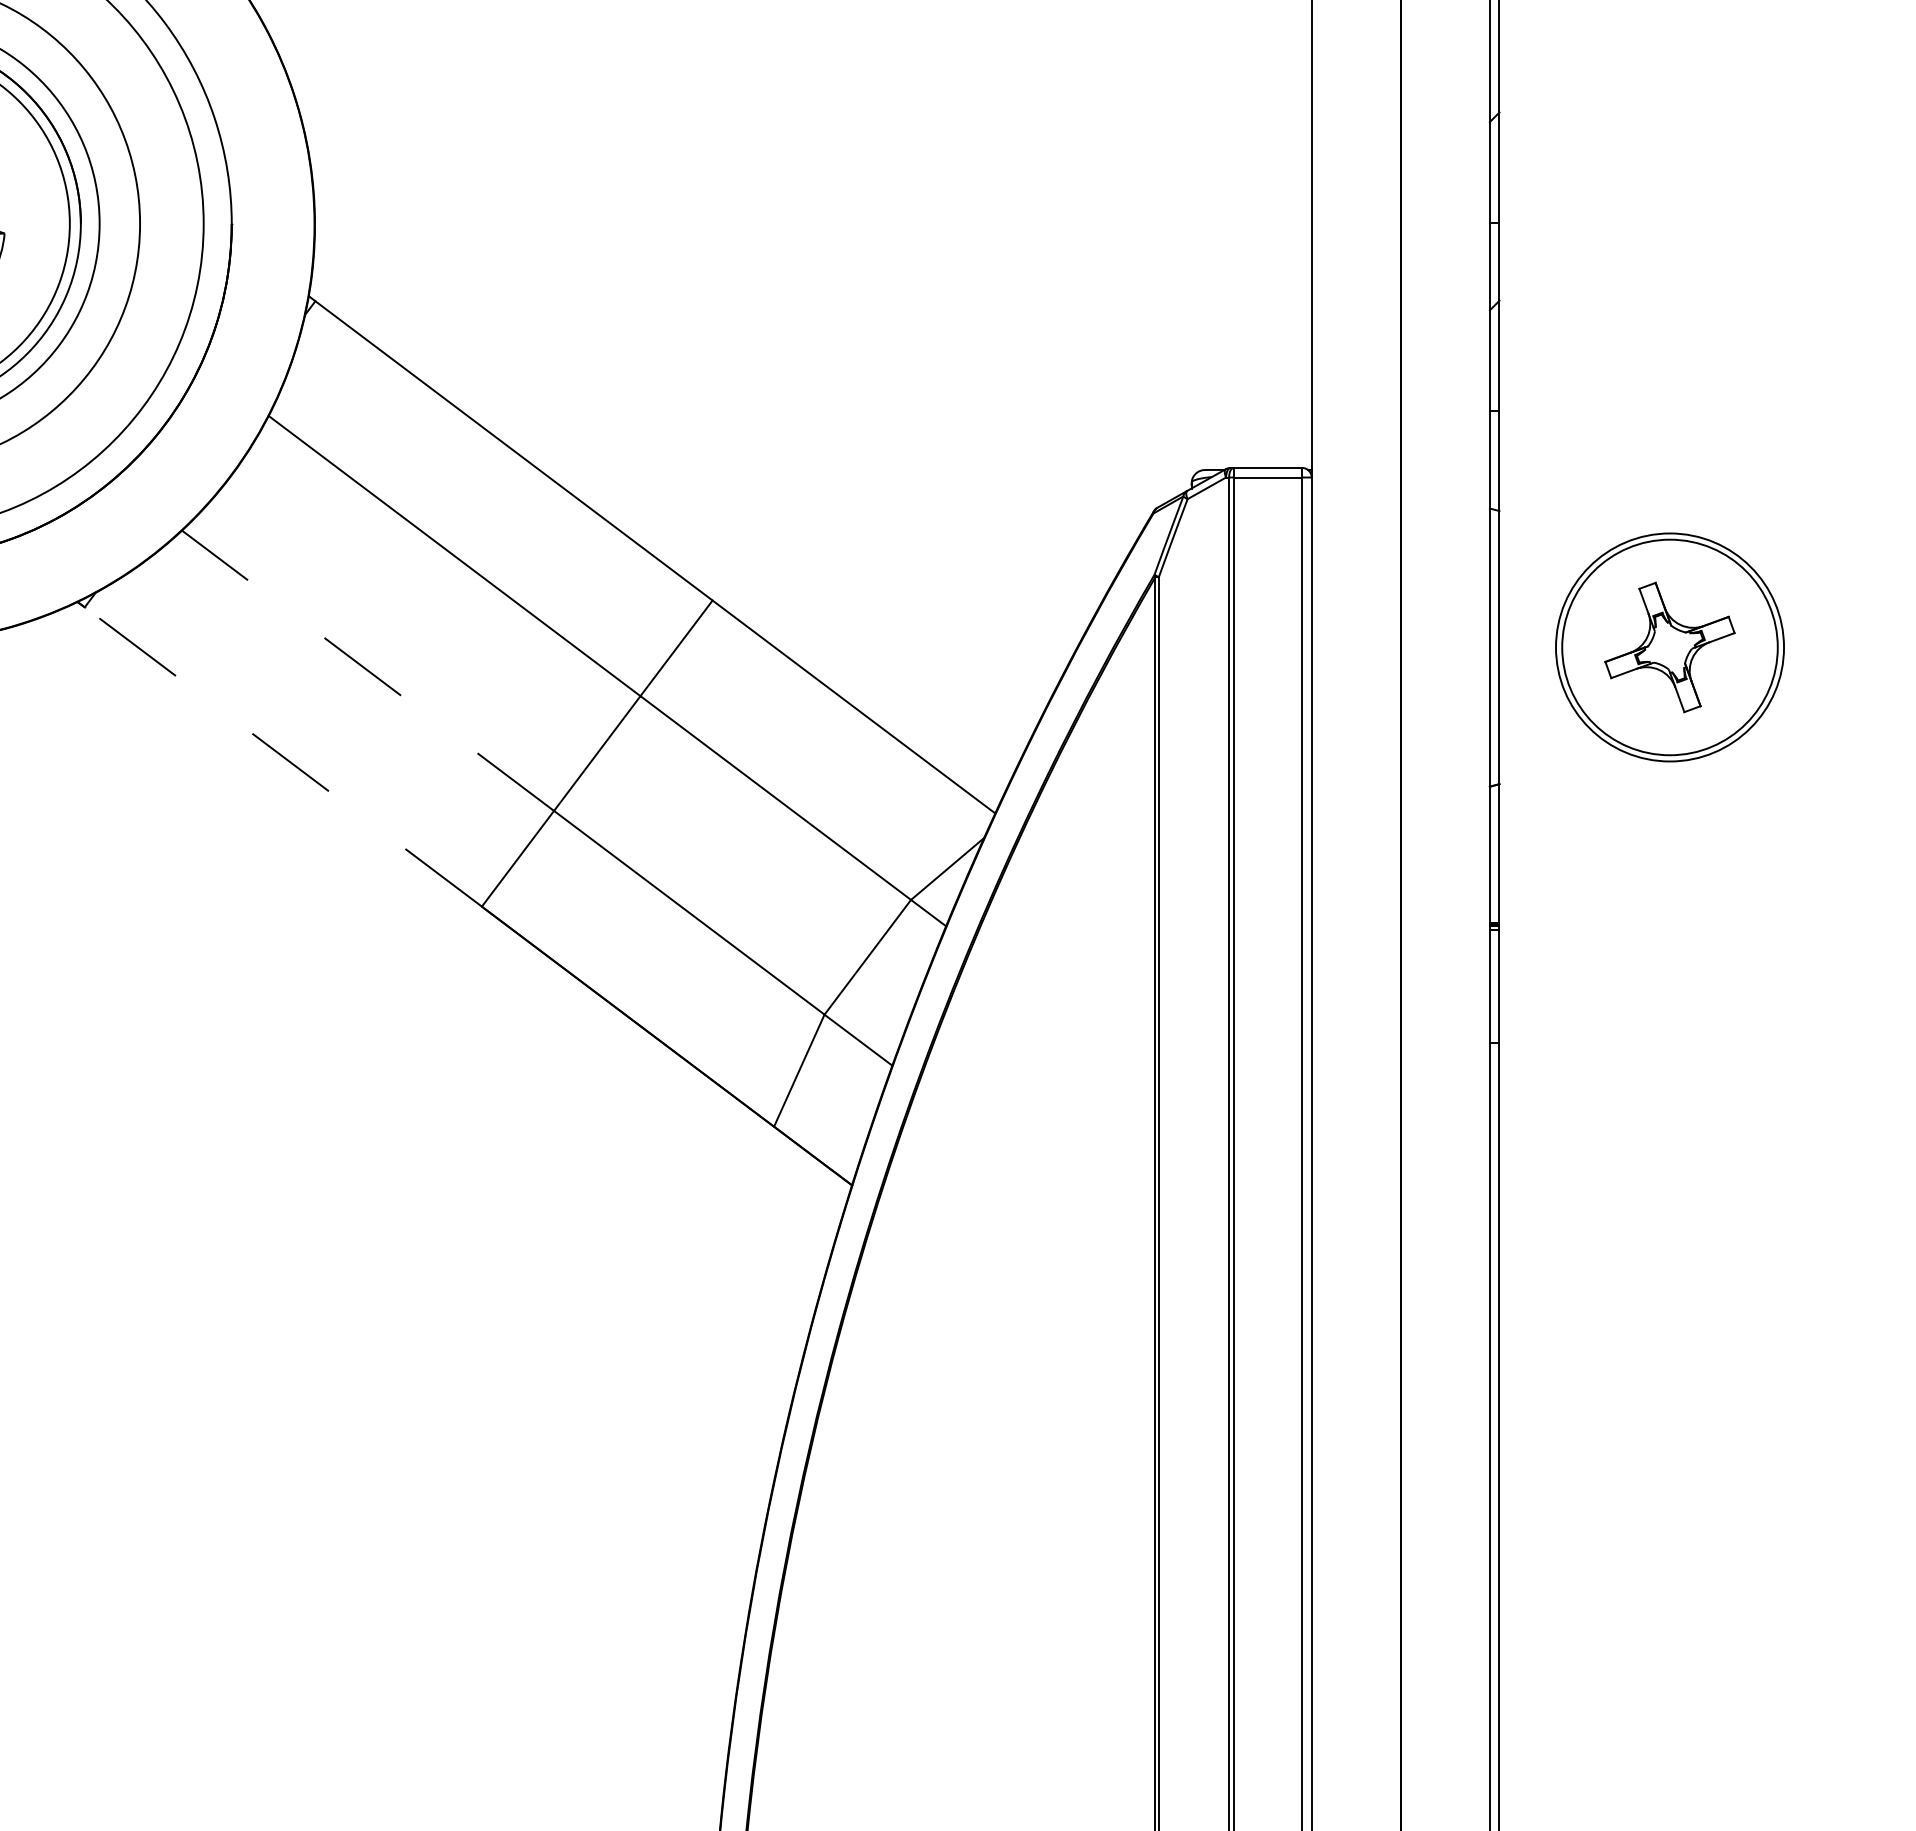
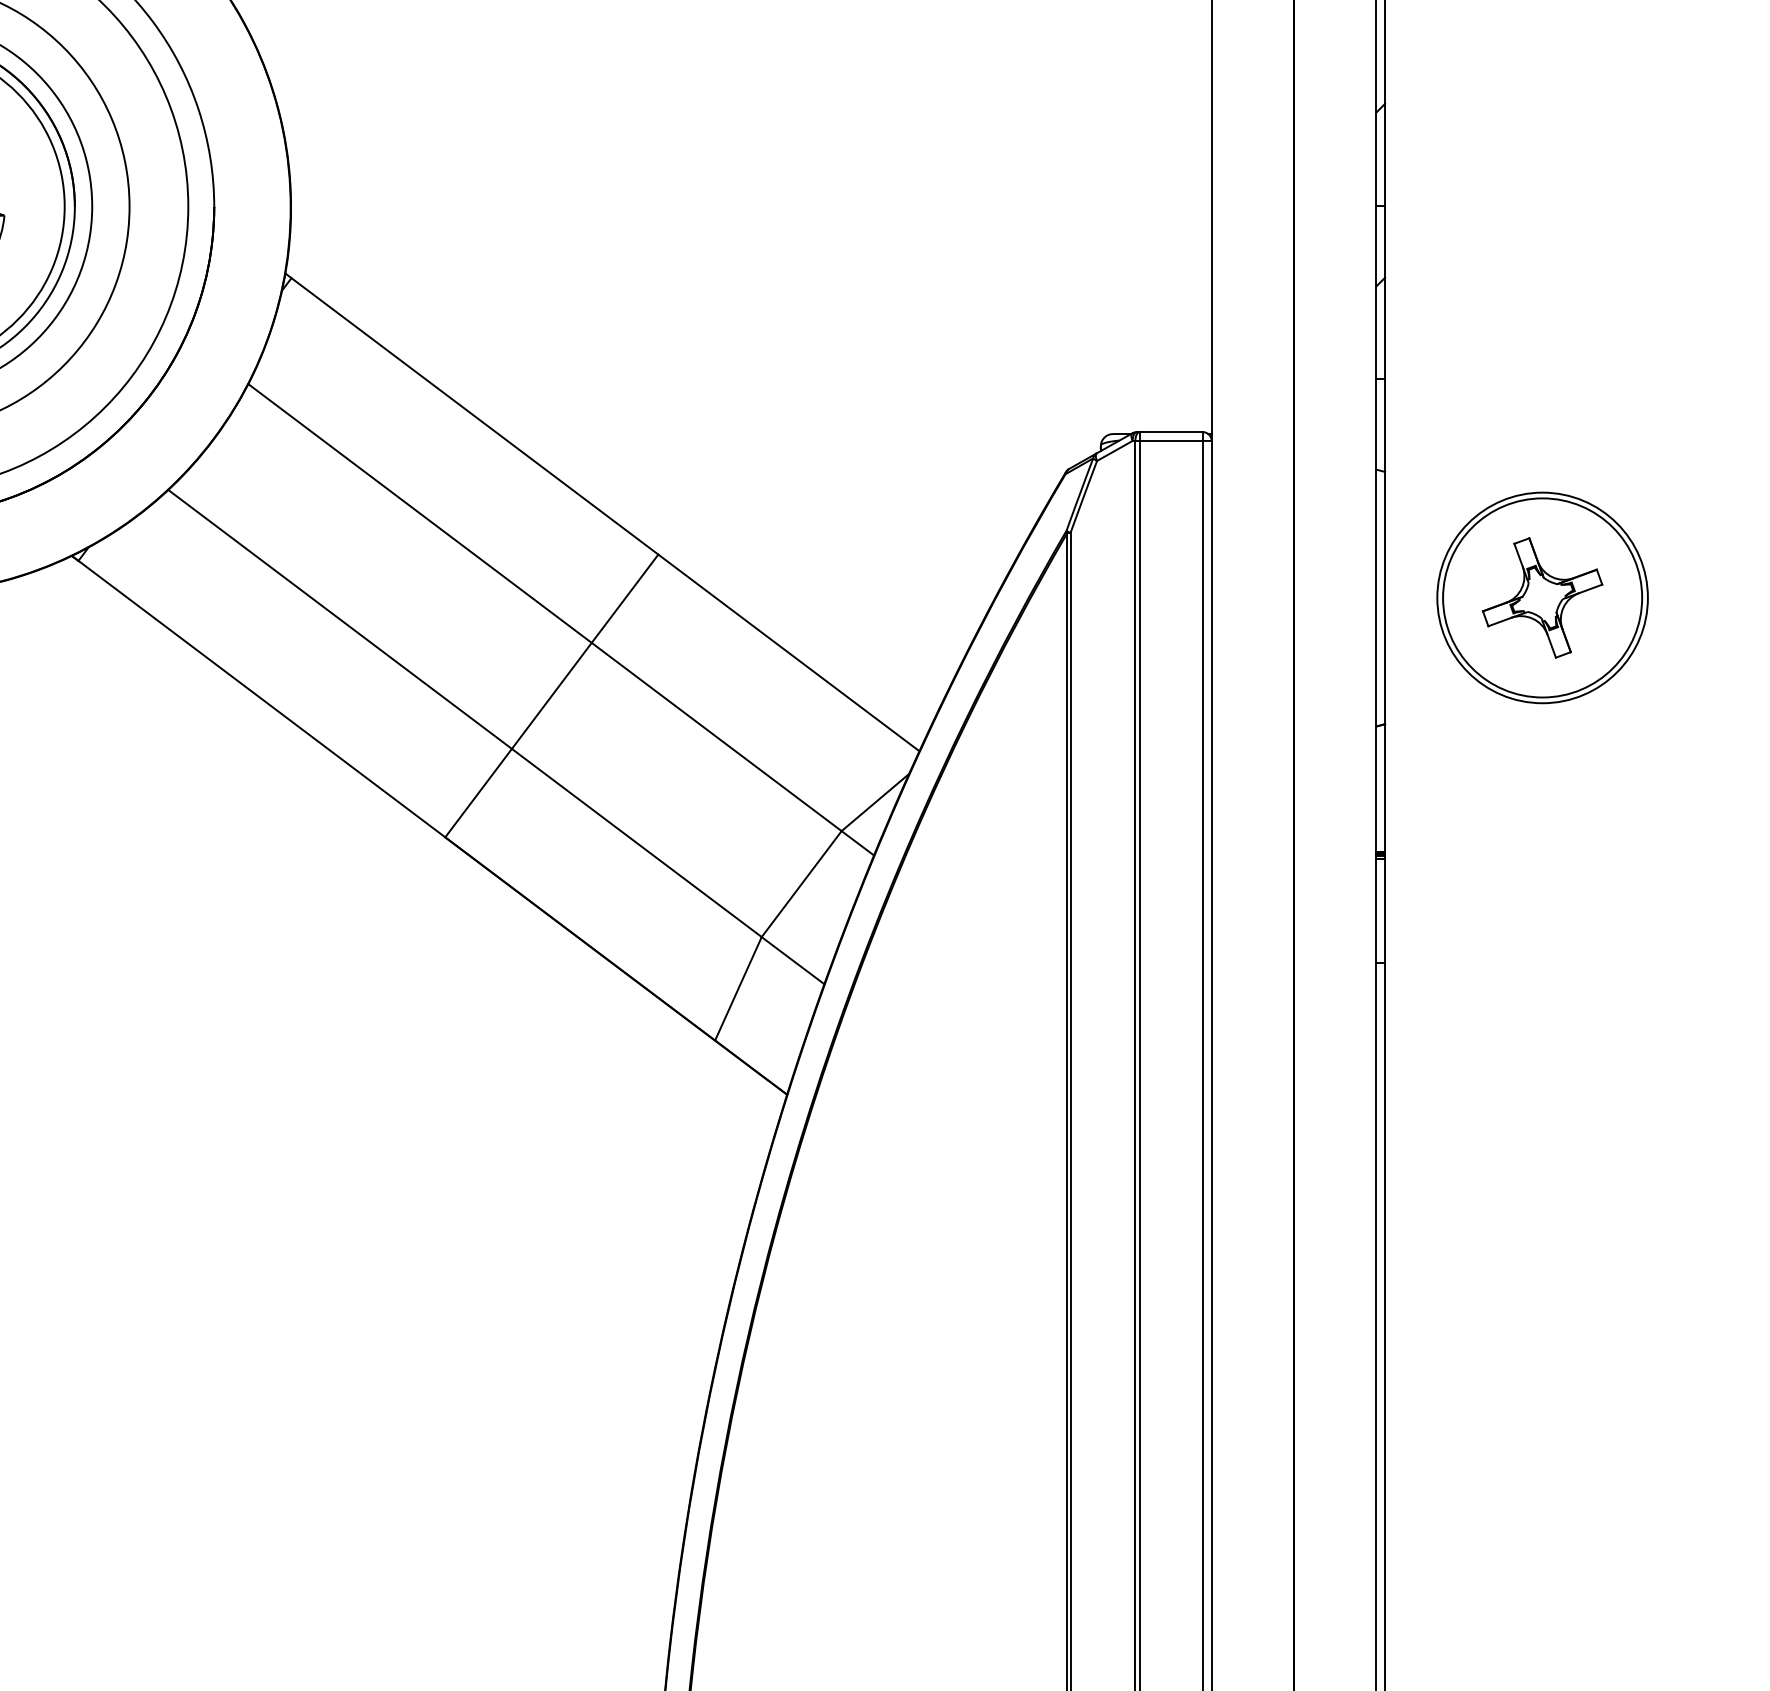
line: (367, 670) -> (339, 619), dashed -> solid
line: (282, 757) -> (261, 699), dashed -> solid

